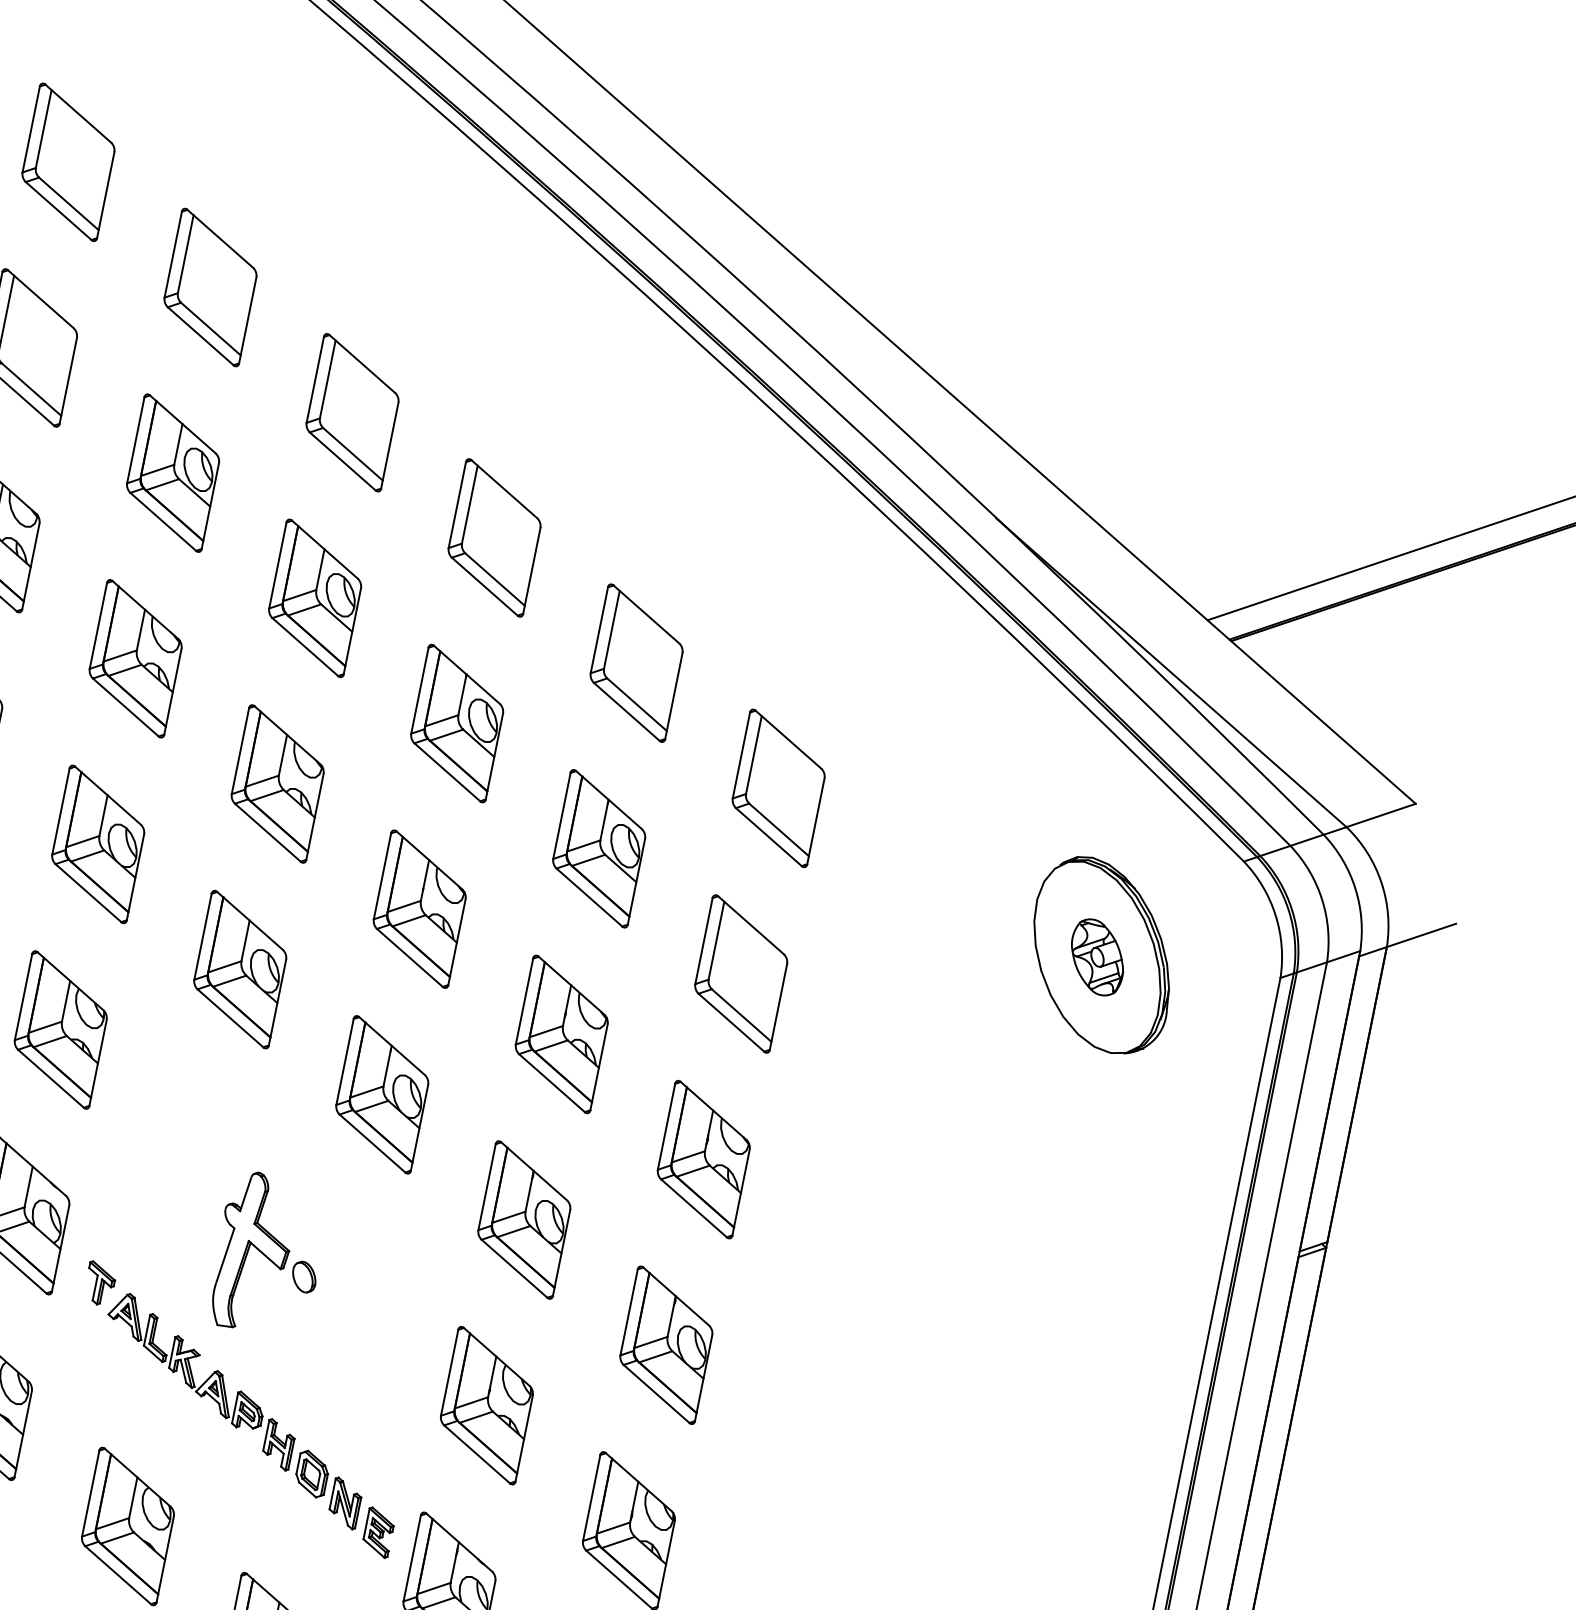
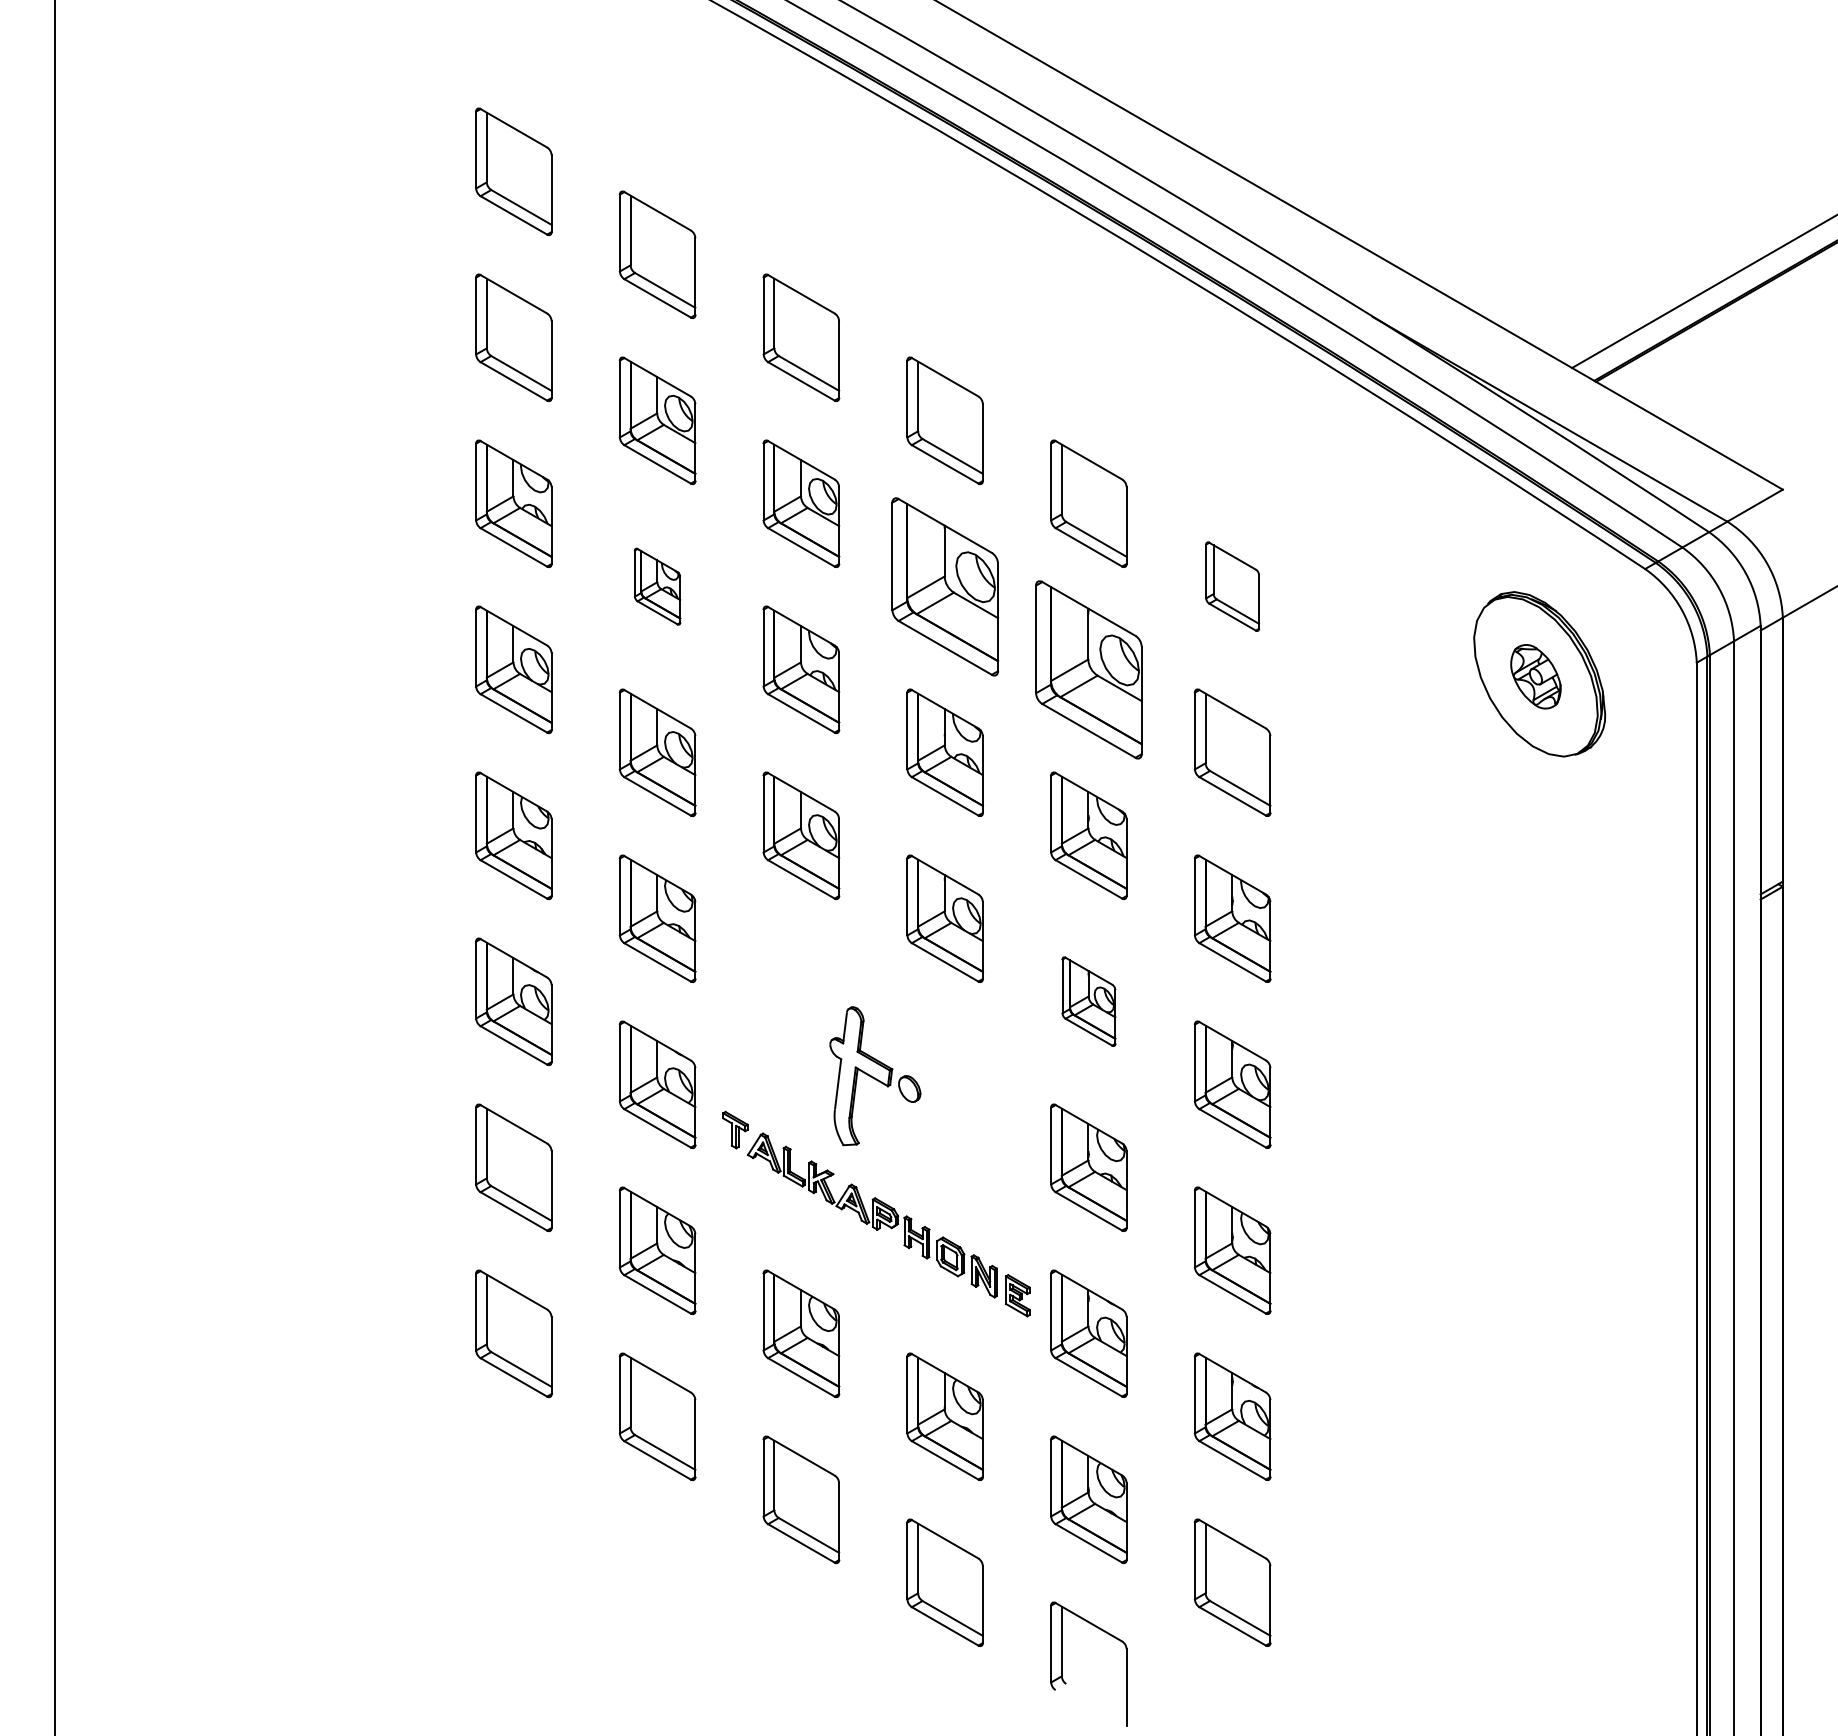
part: (135, 658) -> (657, 586), size x0.6
part: (456, 723) -> (944, 586), size x1.4
part: (778, 788) -> (1232, 586), size x0.7
part: (598, 848) -> (1088, 669), size x1.4
part: (523, 1219) -> (1088, 1001), size x0.7

